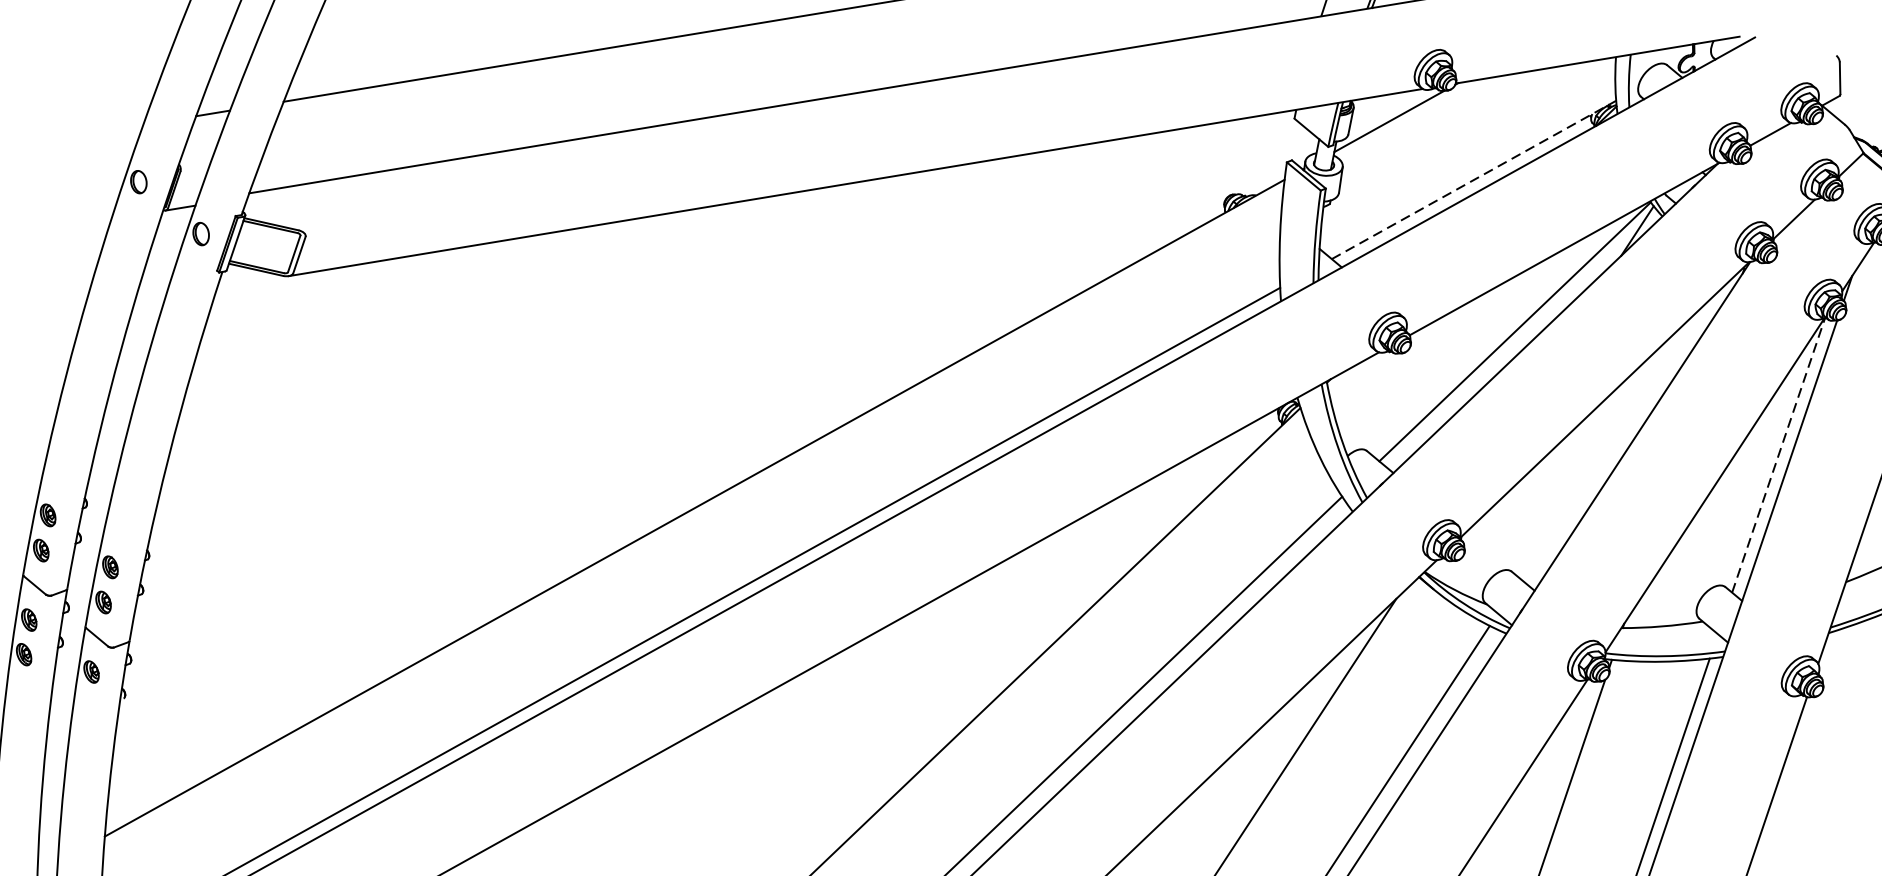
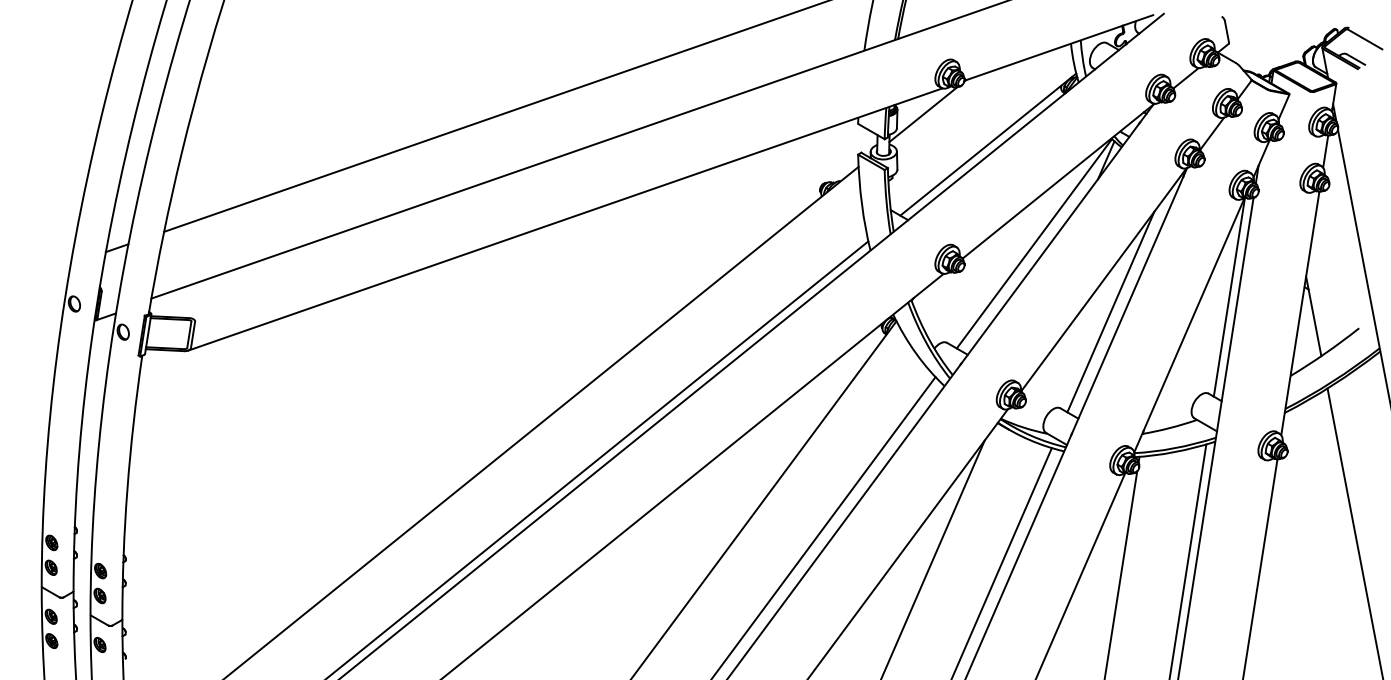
line: (1474, 179) -> (988, 144), dashed -> solid
line: (1606, 446) -> (1110, 311), added
line: (1778, 455) -> (1229, 297), dashed -> solid

